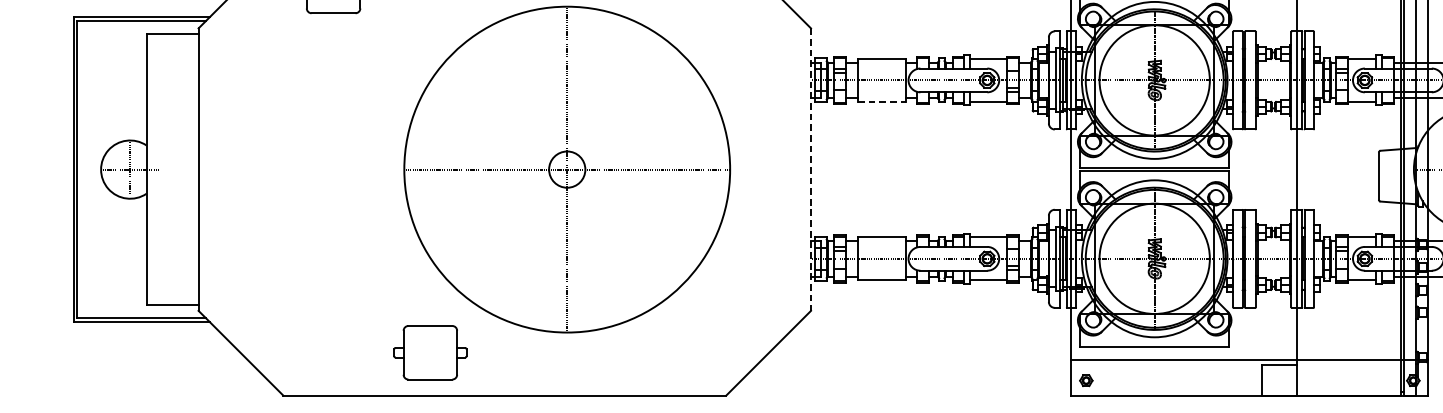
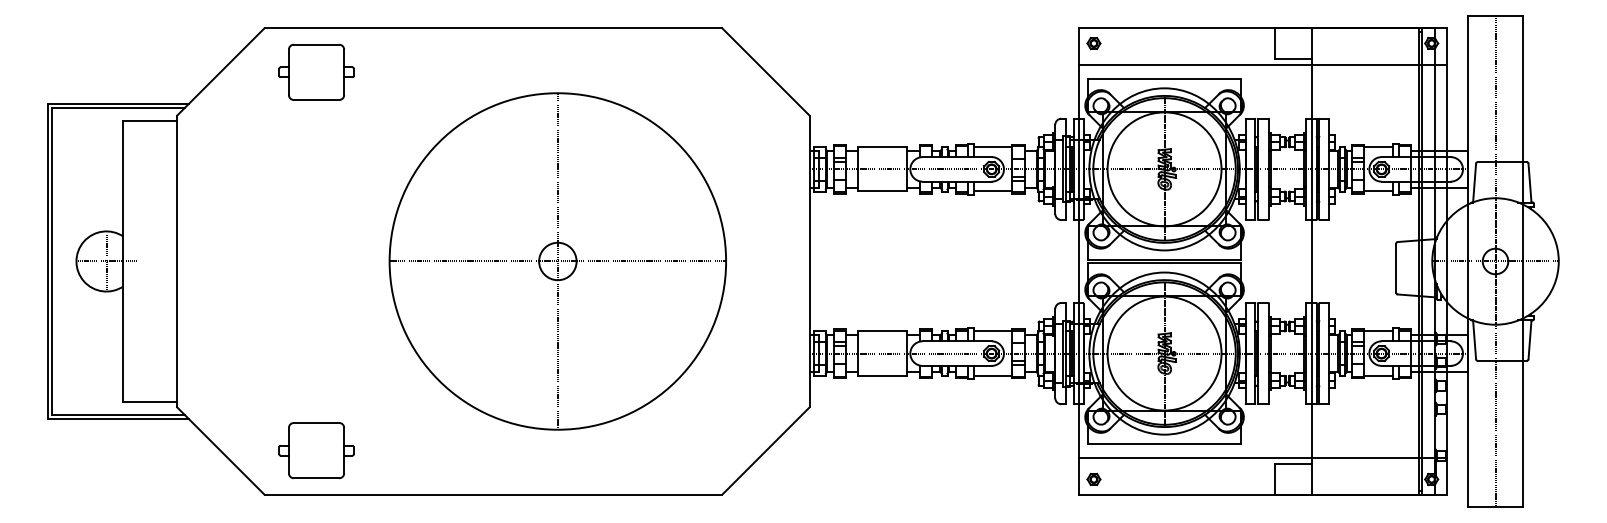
line: (881, 101) -> (882, 191), dashed -> solid
line: (810, 169) -> (809, 261), dashed -> solid
part: (430, 352) -> (316, 450), moved

